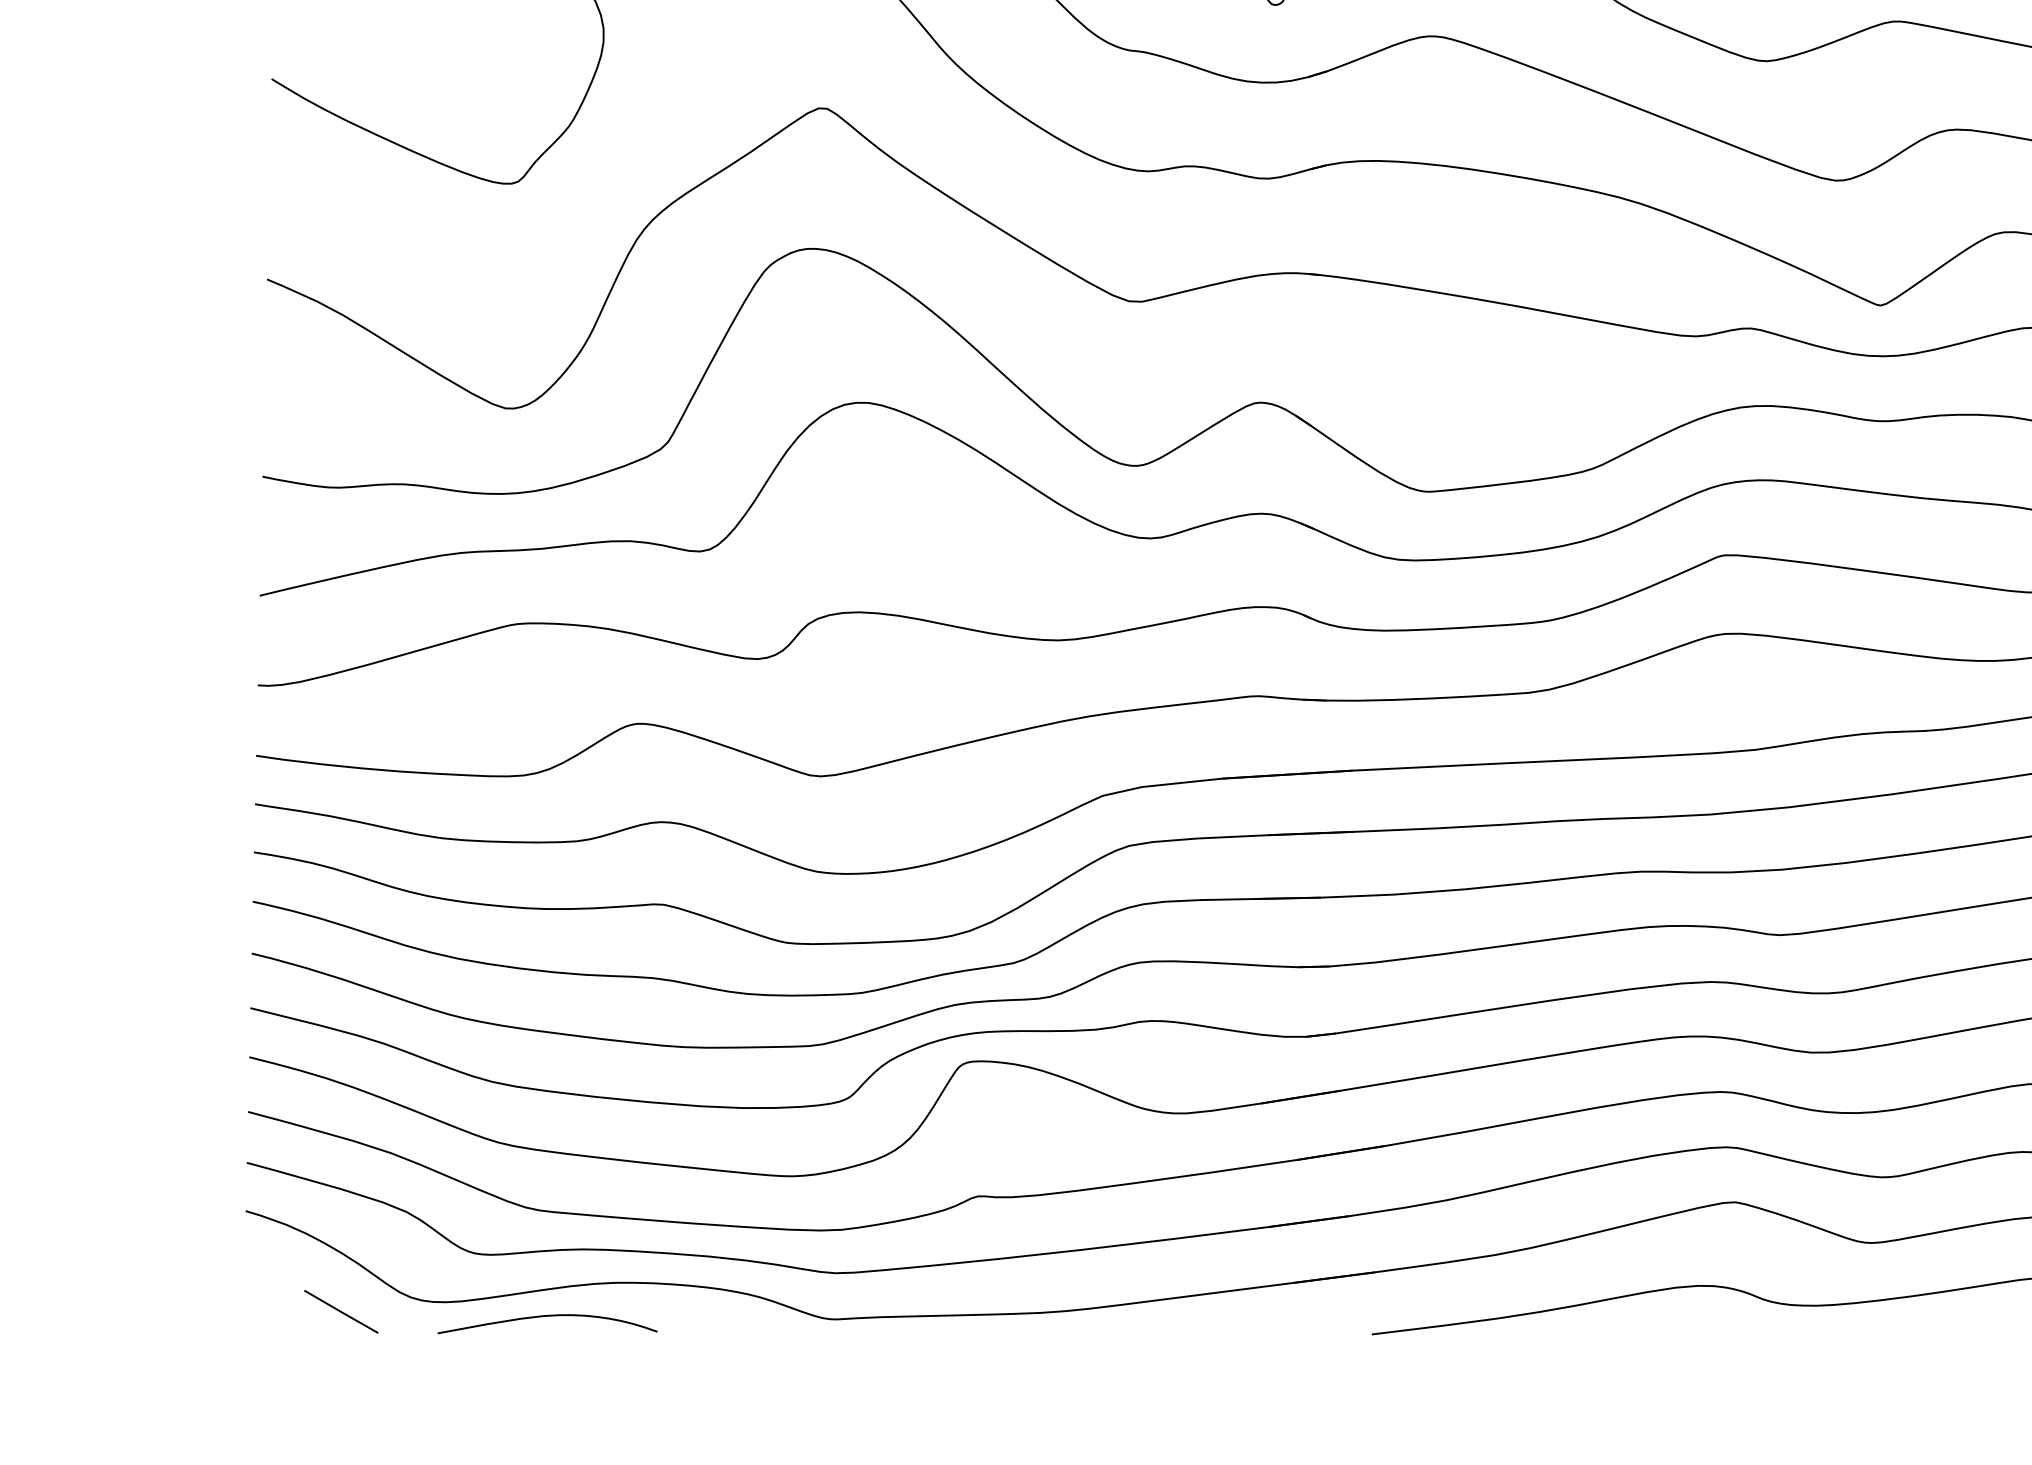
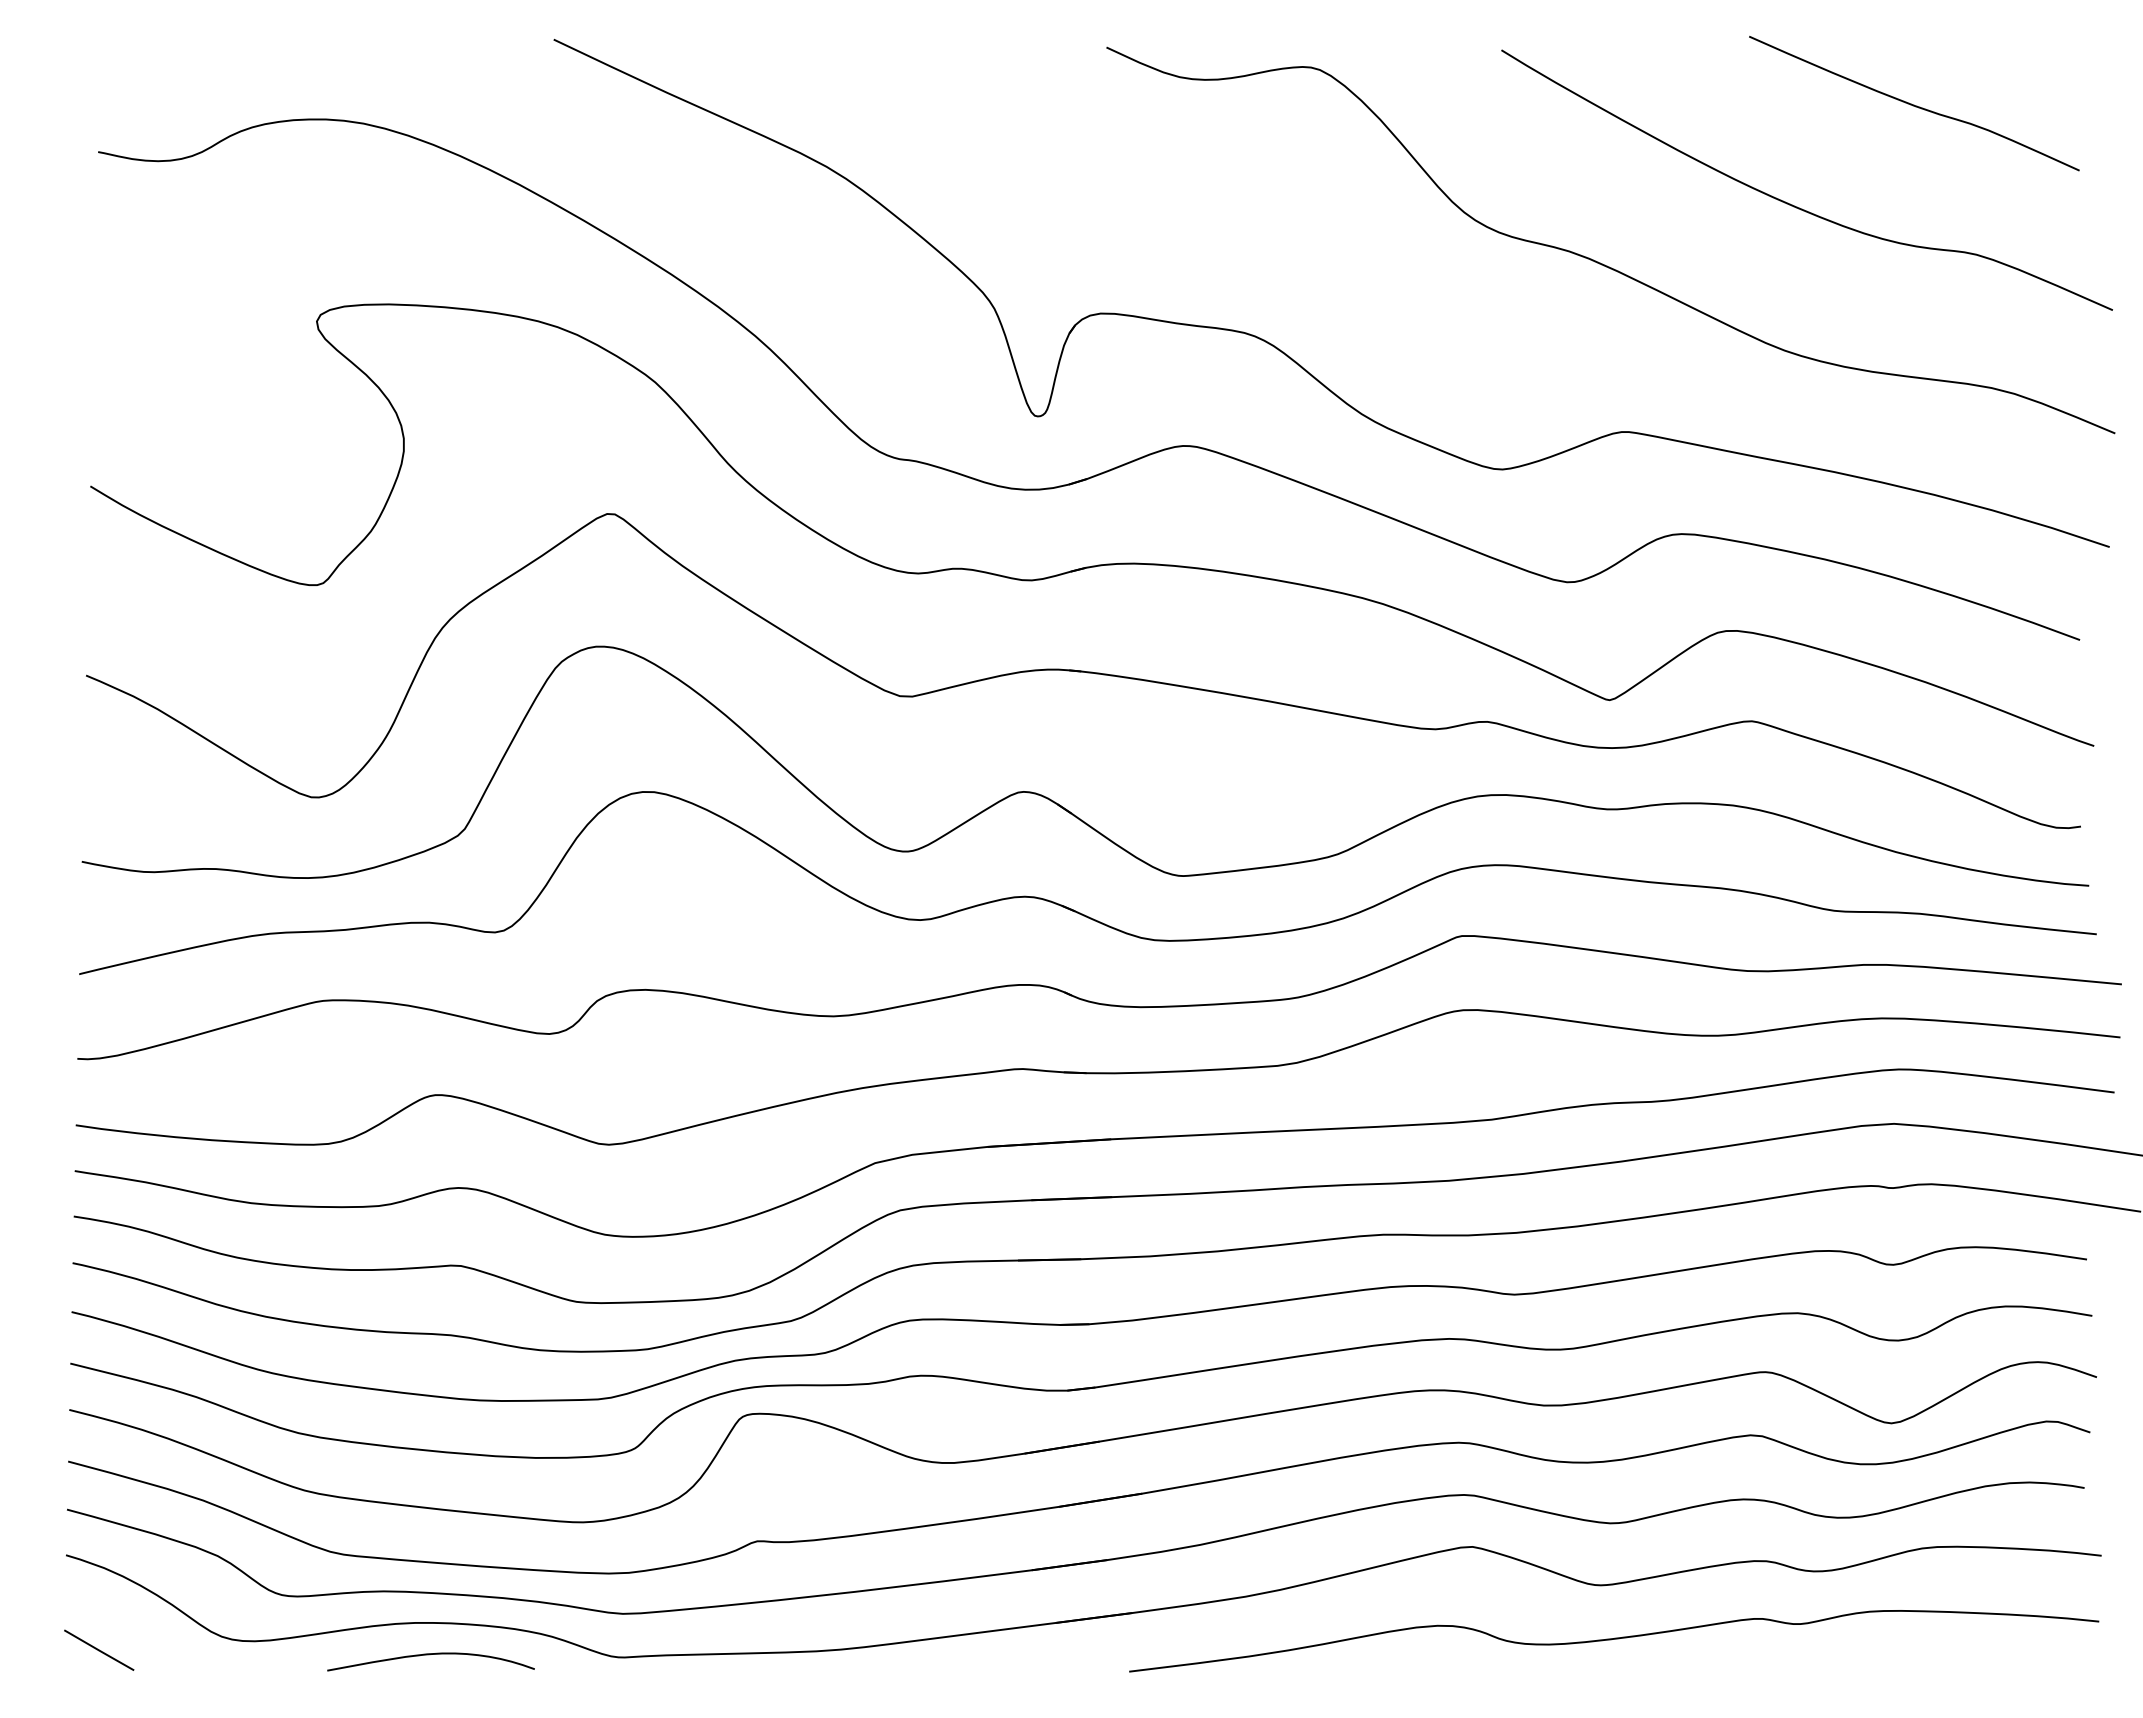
line: (341, 1310) -> (99, 1649), moved
curve: (546, 1317) -> (429, 1655), moved

